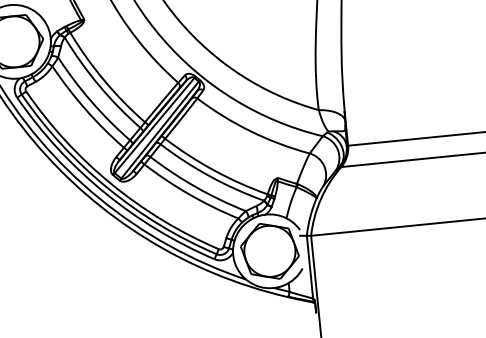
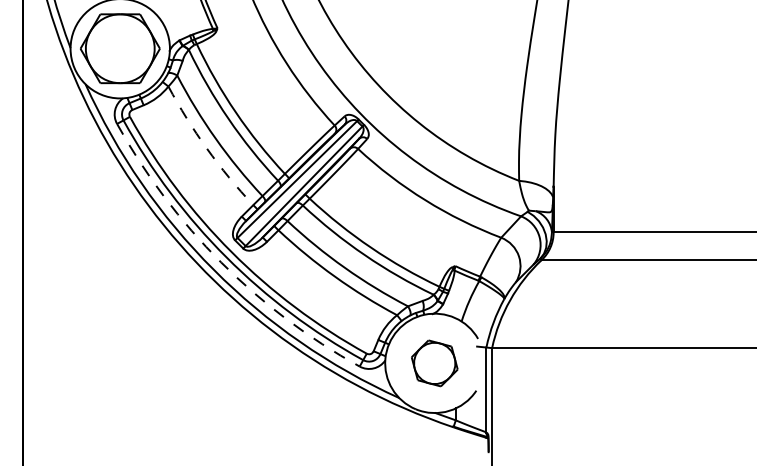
arc: (85, 109) -> (206, 148), solid -> dashed
arc: (104, 192) -> (221, 262), solid -> dashed
part: (269, 251) -> (434, 363), size x0.6

